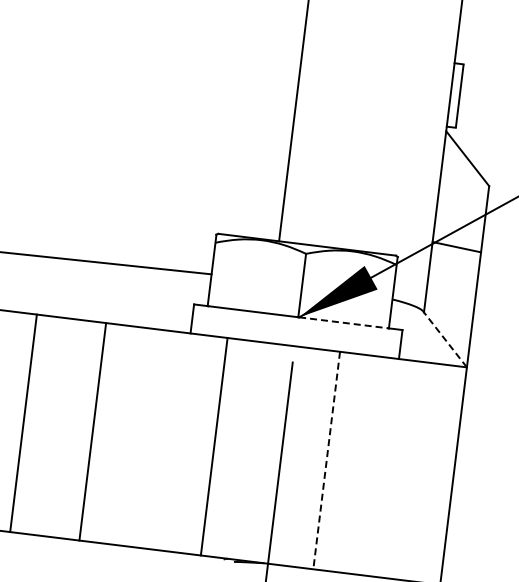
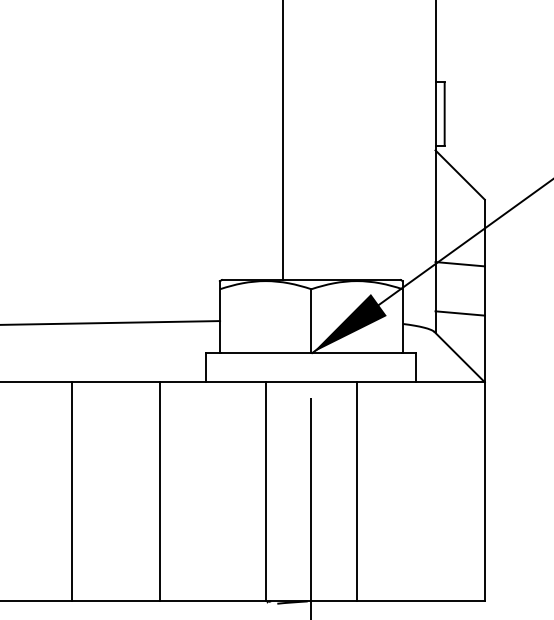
line: (450, 296) -> (459, 313), added
line: (344, 323) -> (357, 353), dashed -> solid
line: (444, 338) -> (459, 356), dashed -> solid
line: (23, 422) -> (71, 491), moved
line: (92, 431) -> (160, 491), moved
line: (214, 446) -> (265, 491), moved
line: (327, 460) -> (357, 491), dashed -> solid

